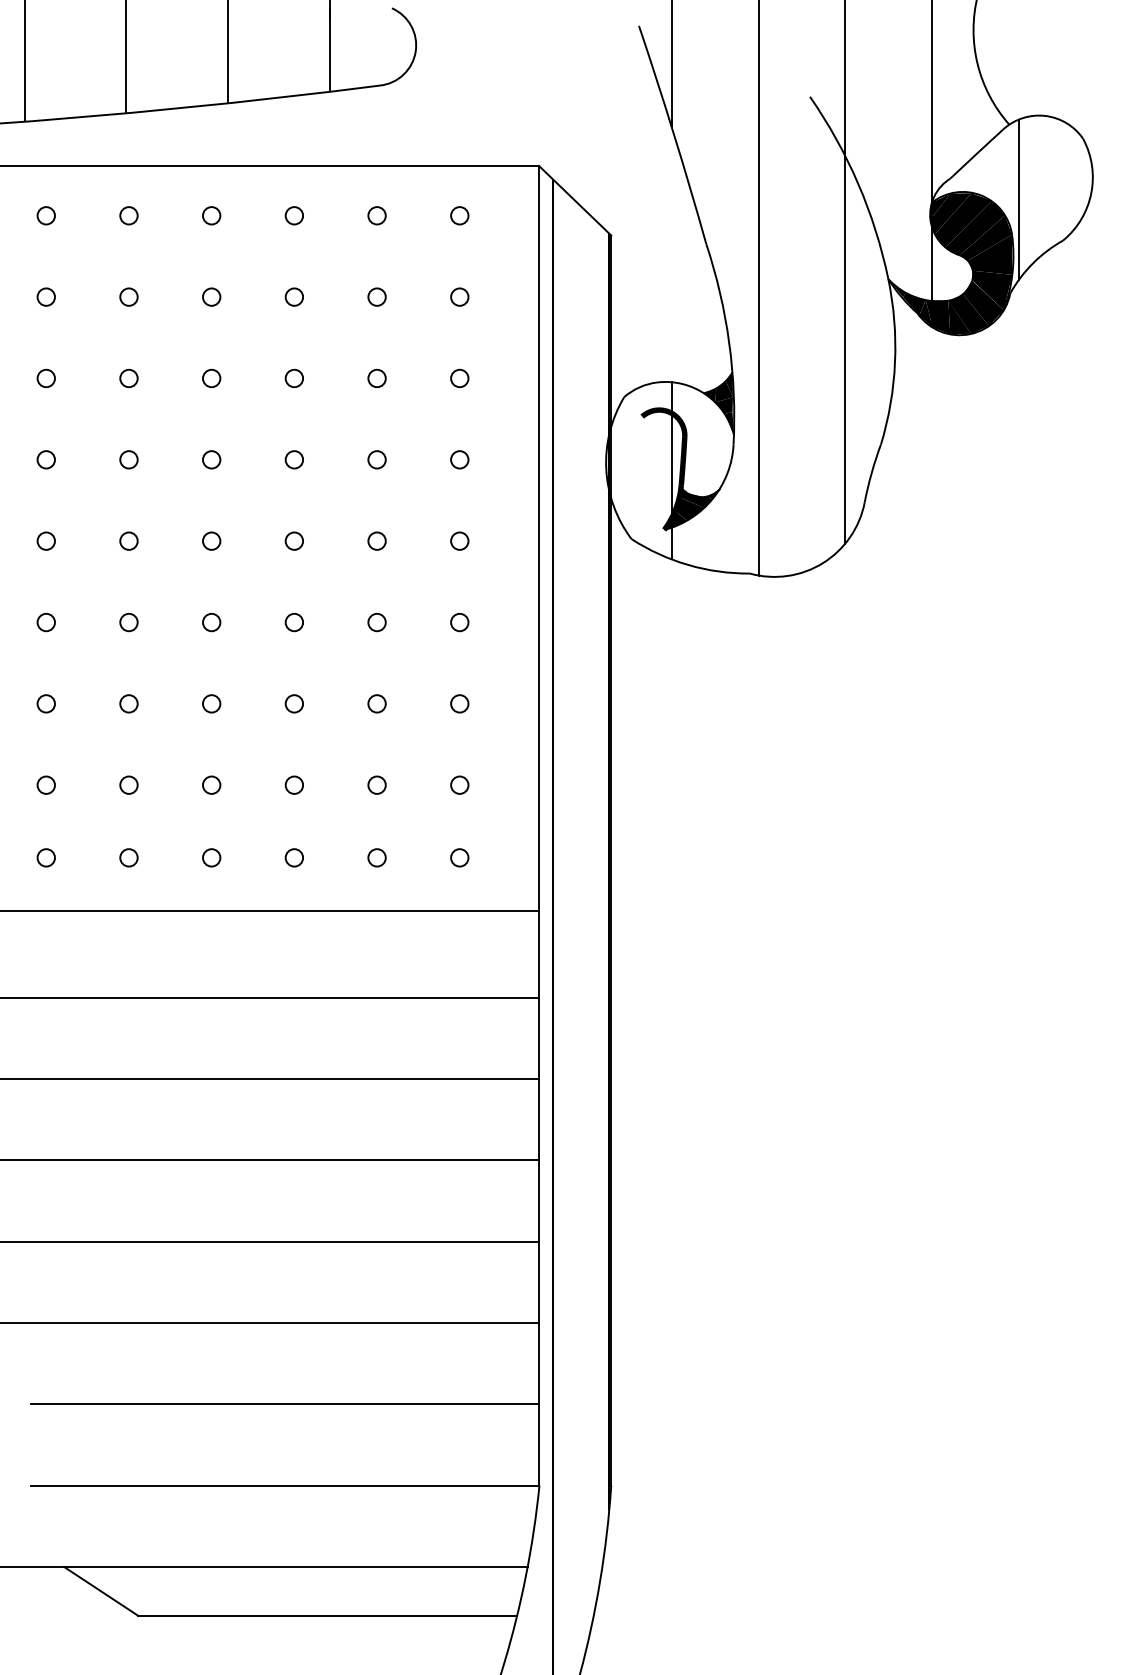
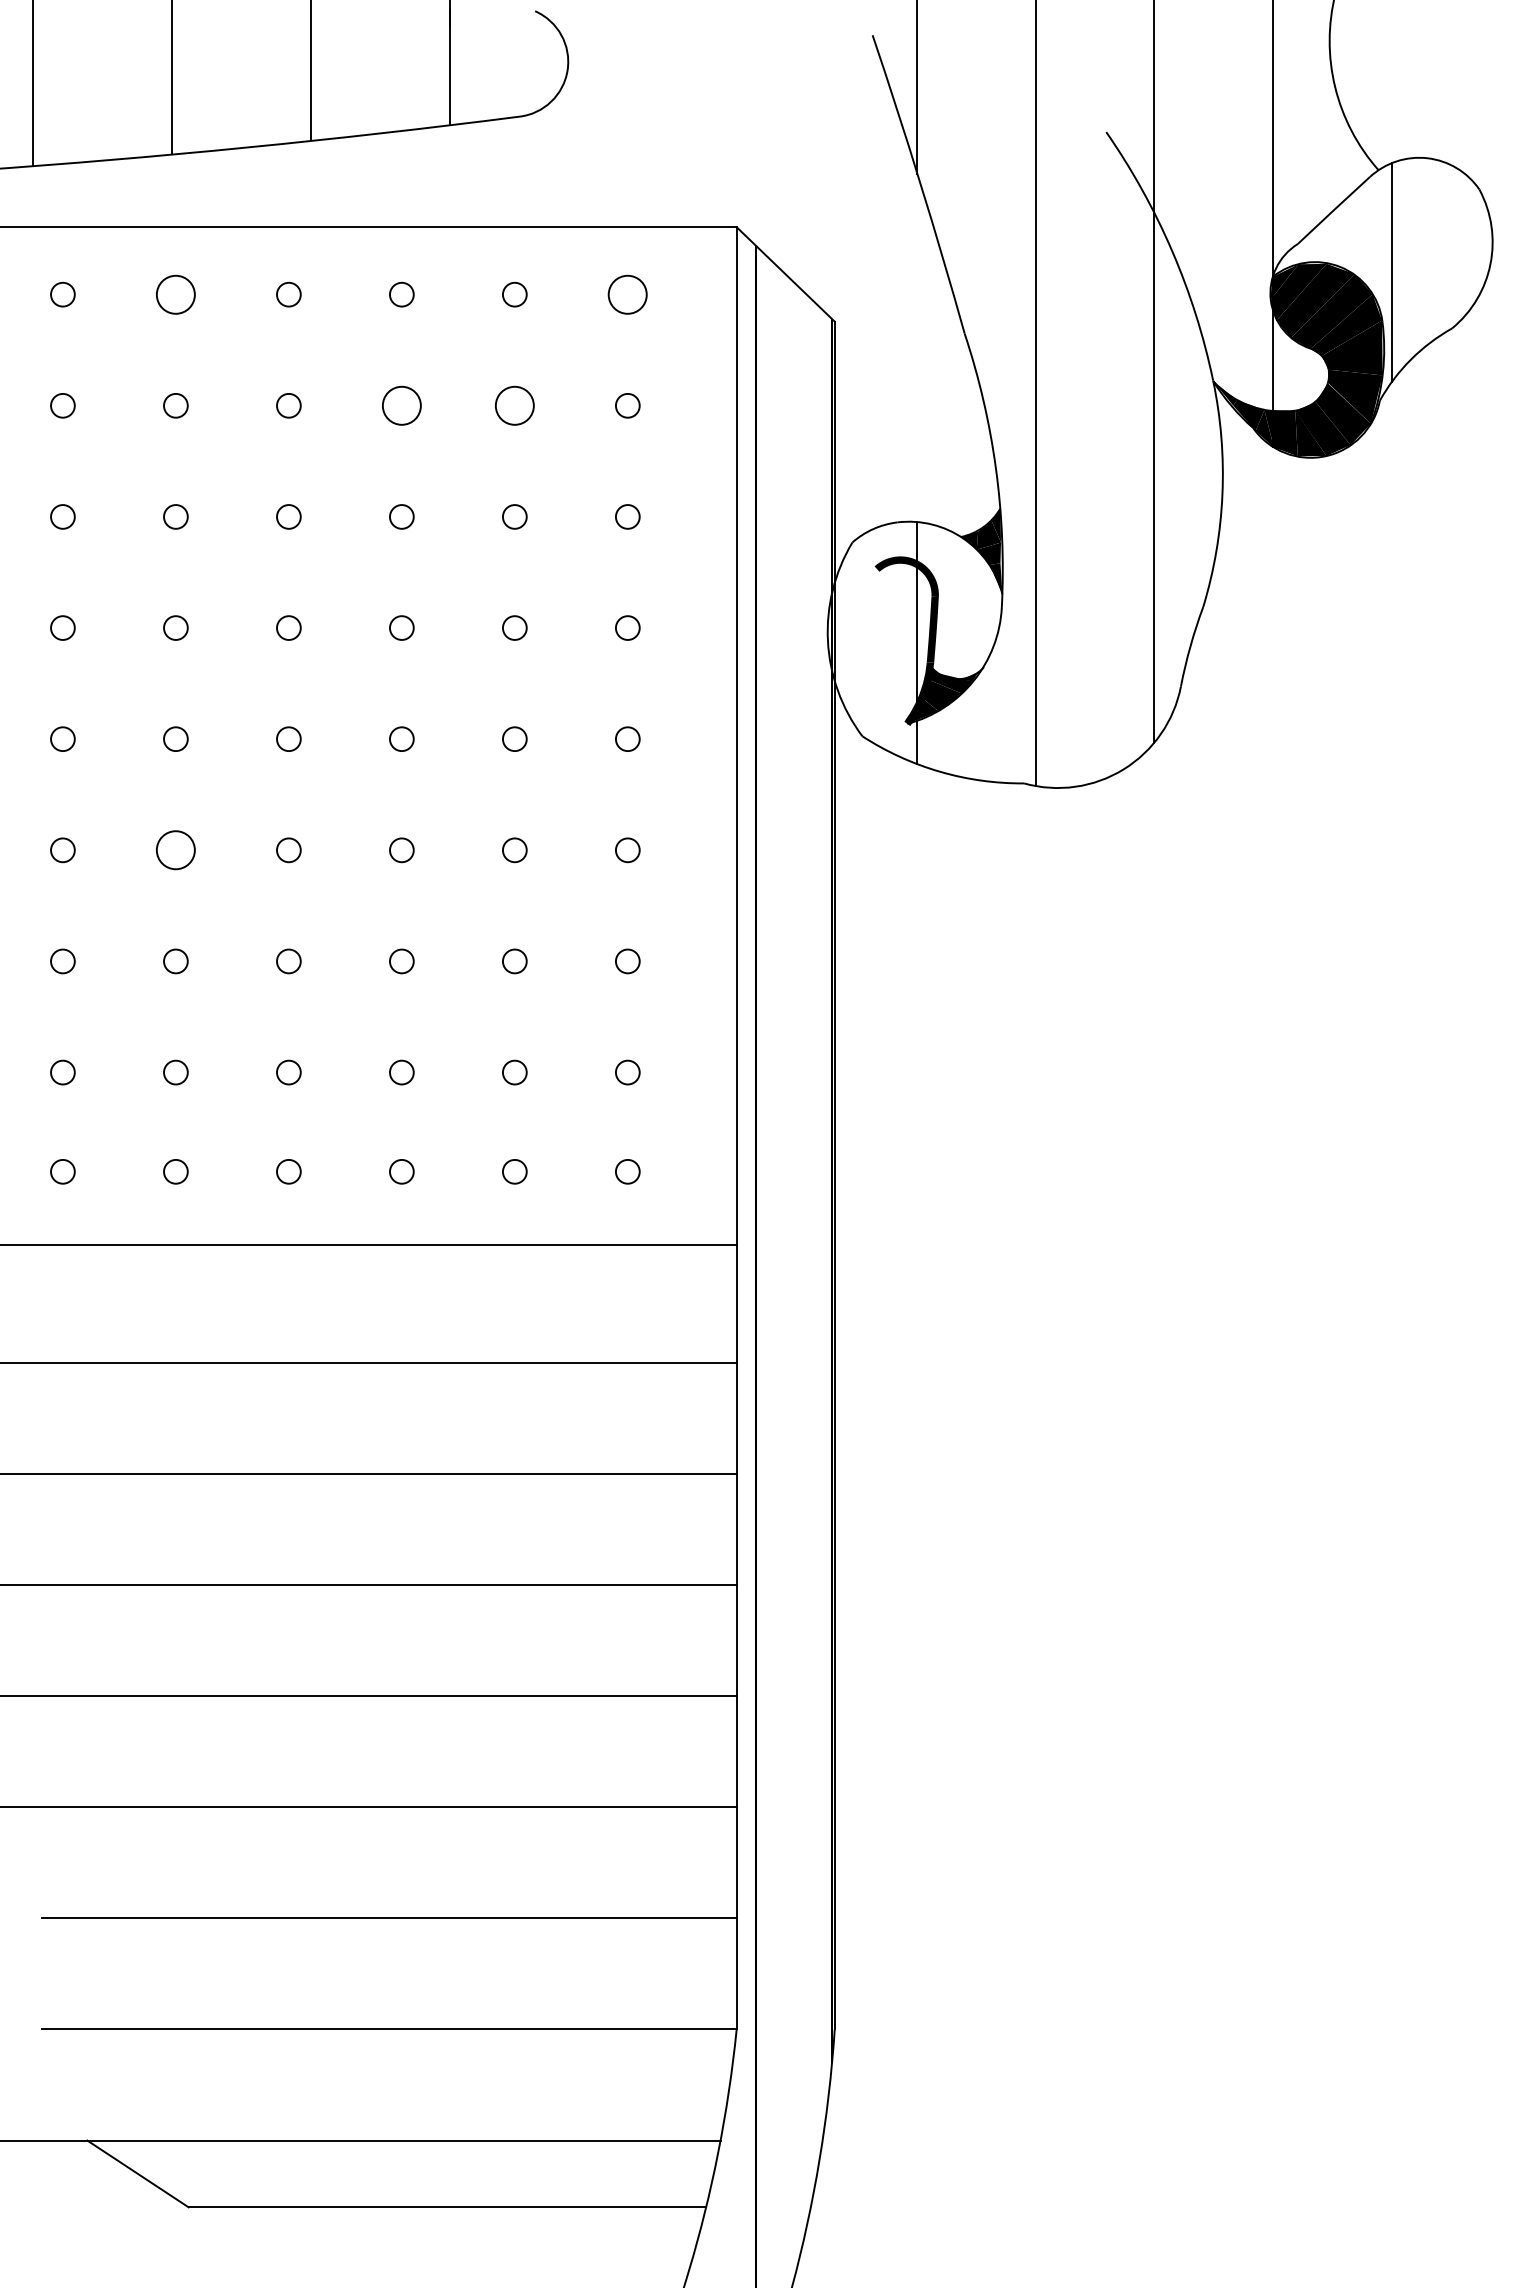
circle: (128, 215) -> (175, 294), size x1.6
circle: (459, 215) -> (627, 294), size x1.6
circle: (294, 296) -> (401, 405), size x1.6
circle: (376, 296) -> (514, 405), size x1.6
circle: (128, 622) -> (175, 850), size x1.6

